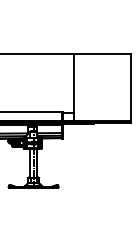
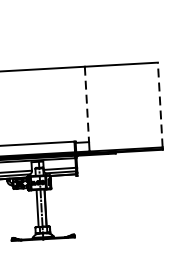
line: (73, 83) -> (86, 104), solid -> dashed
line: (131, 87) -> (160, 105), solid -> dashed

